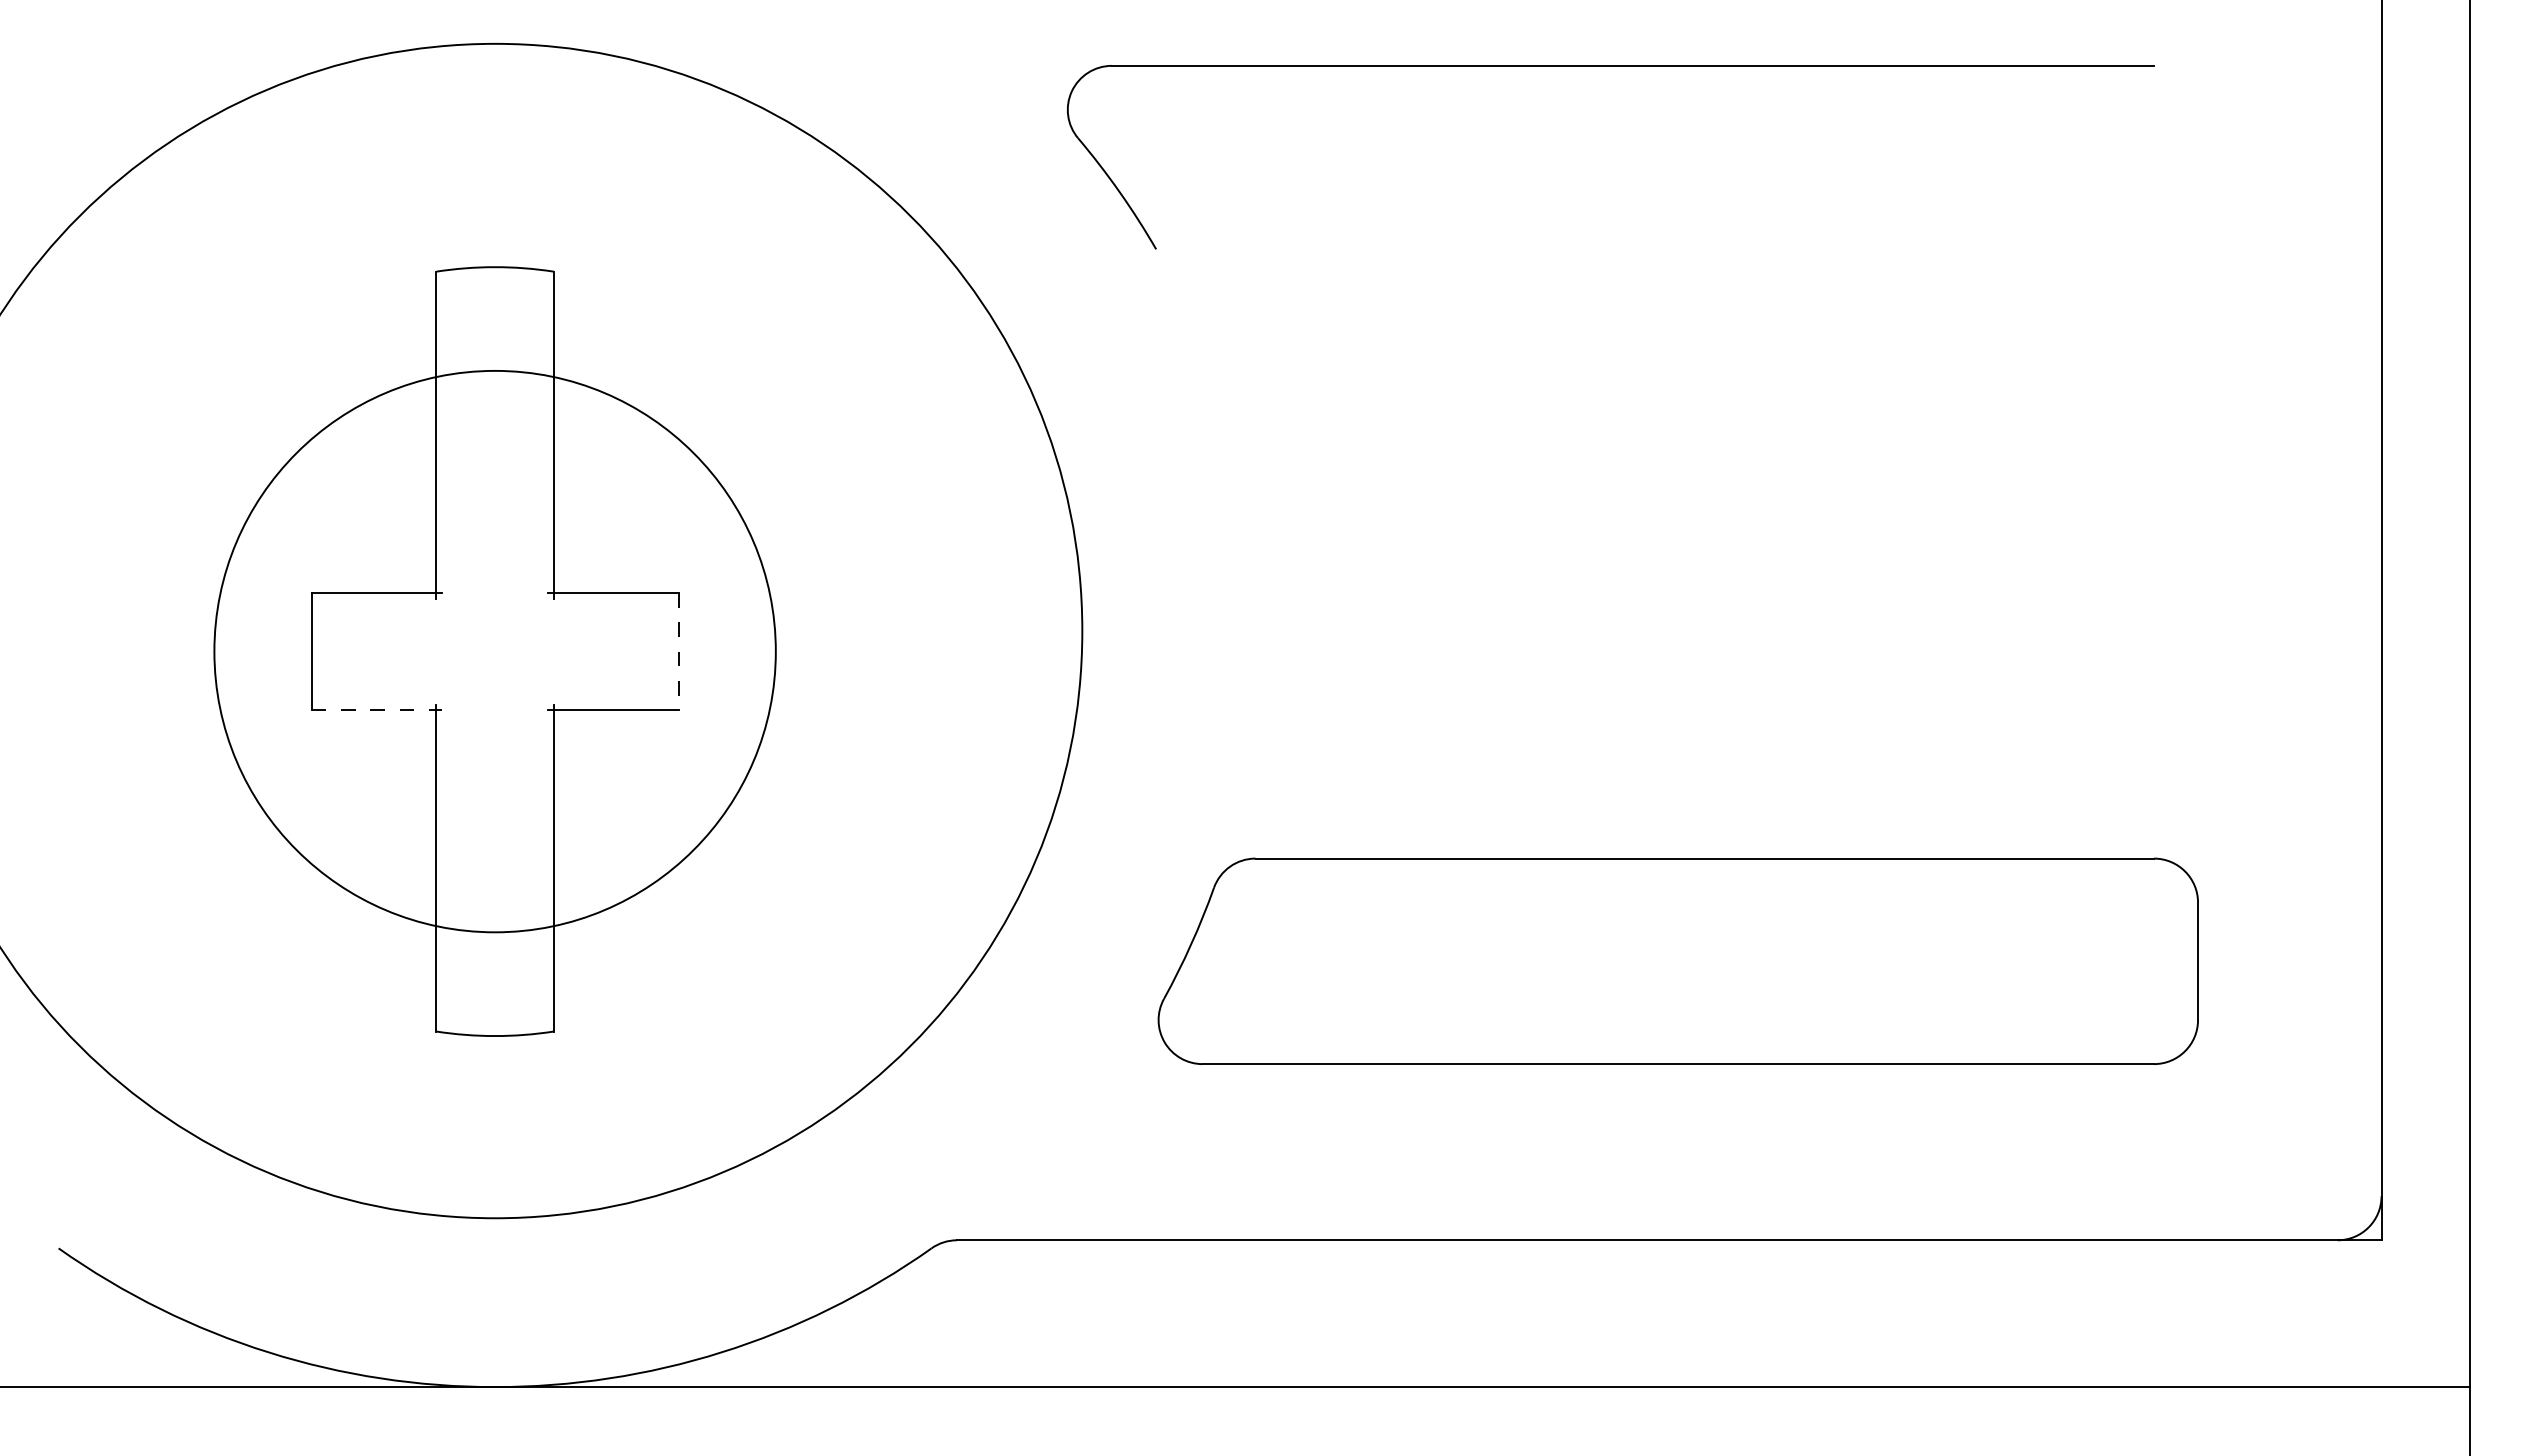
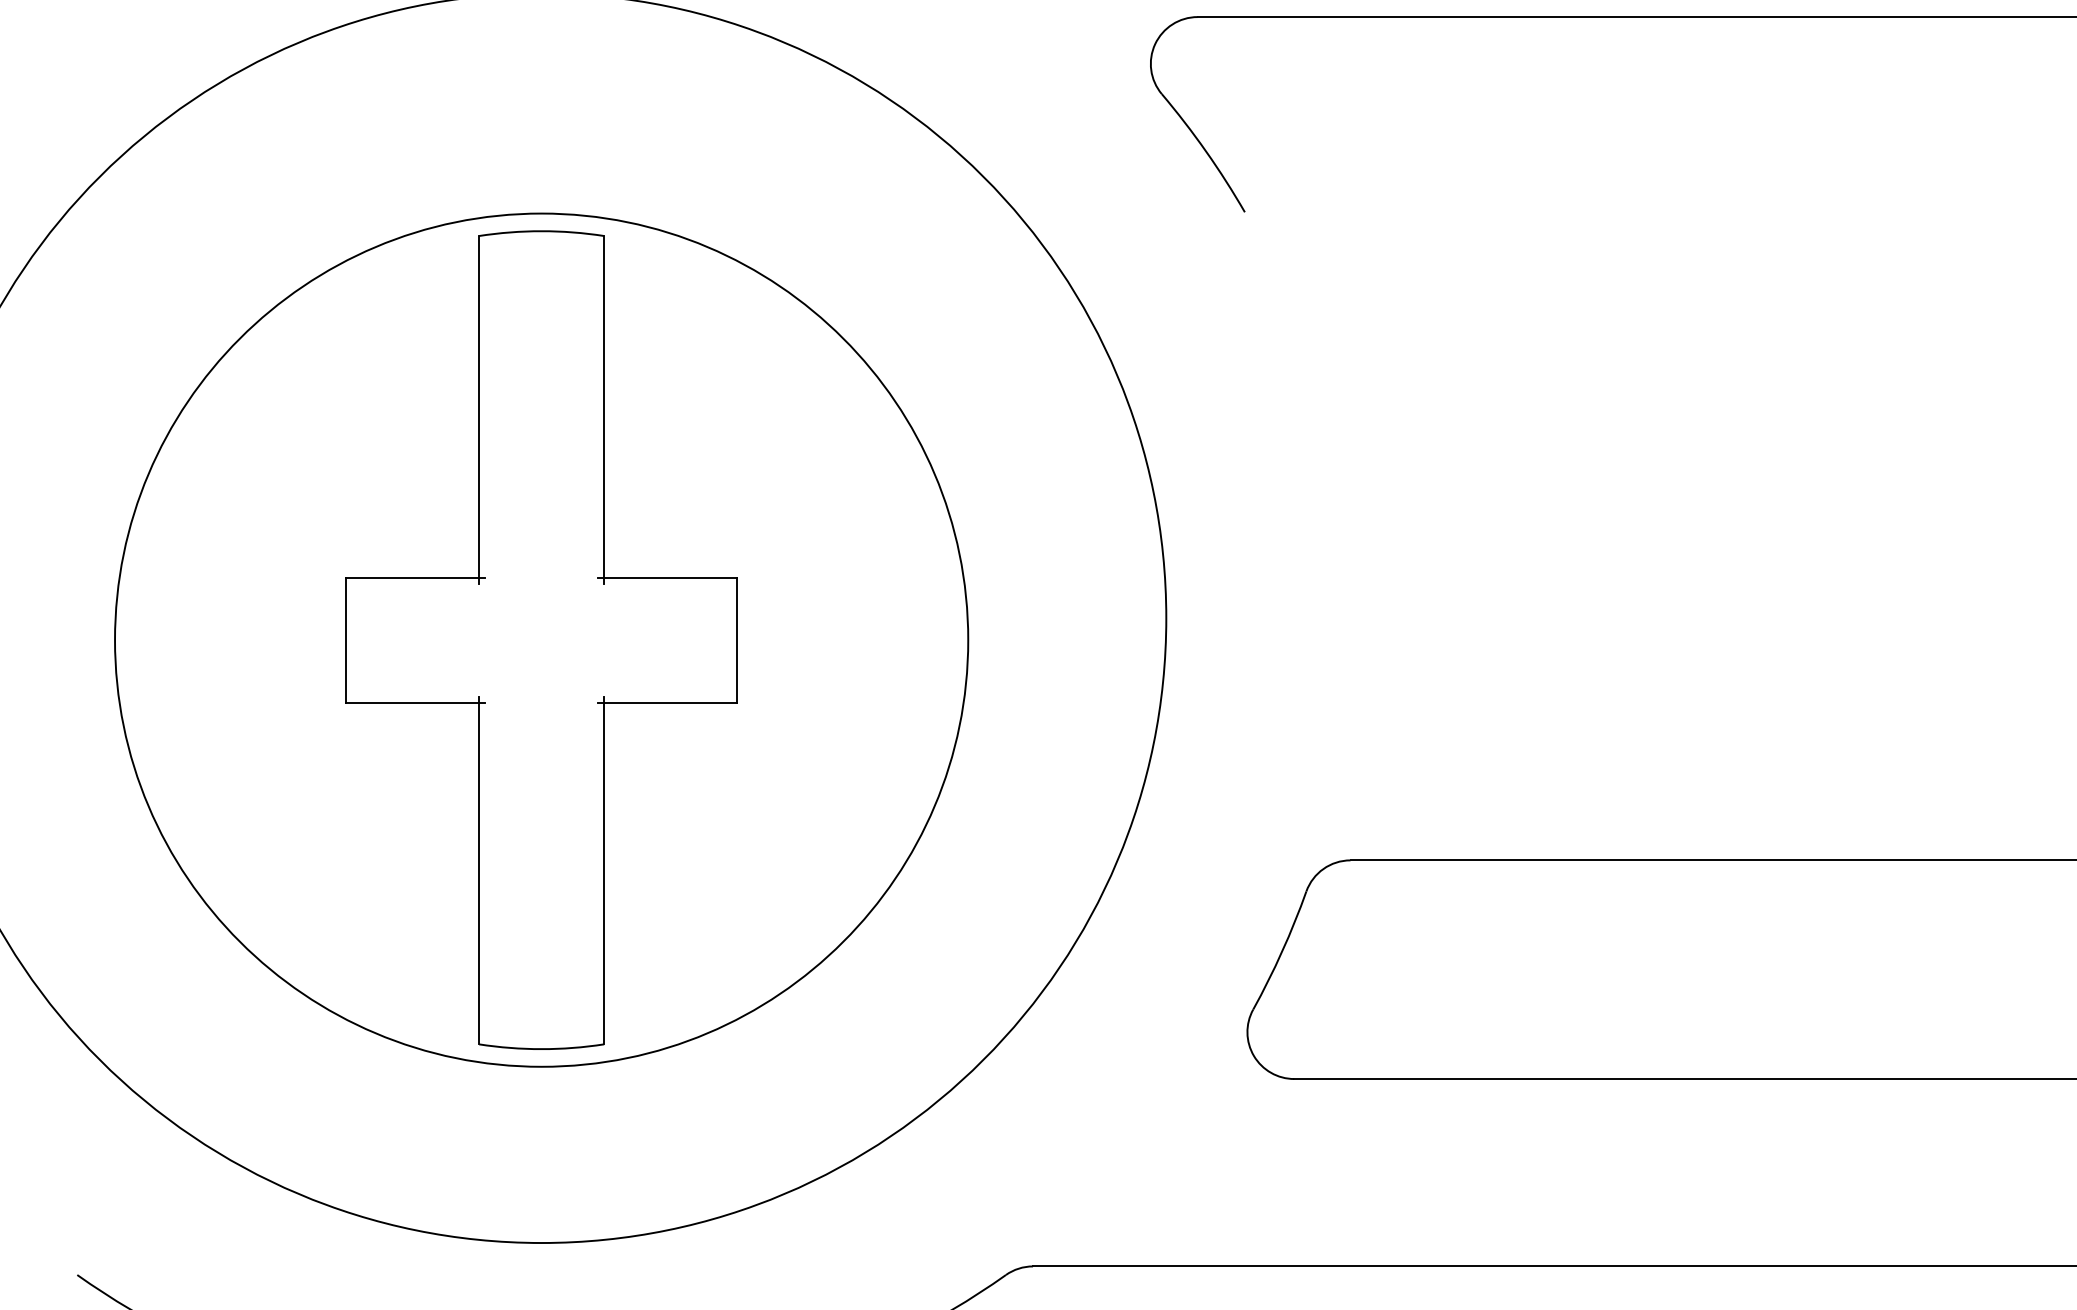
circle: (495, 651) -> (542, 640), size x1.43
line: (678, 651) -> (736, 640), dashed -> solid
line: (377, 710) -> (416, 702), dashed -> solid

